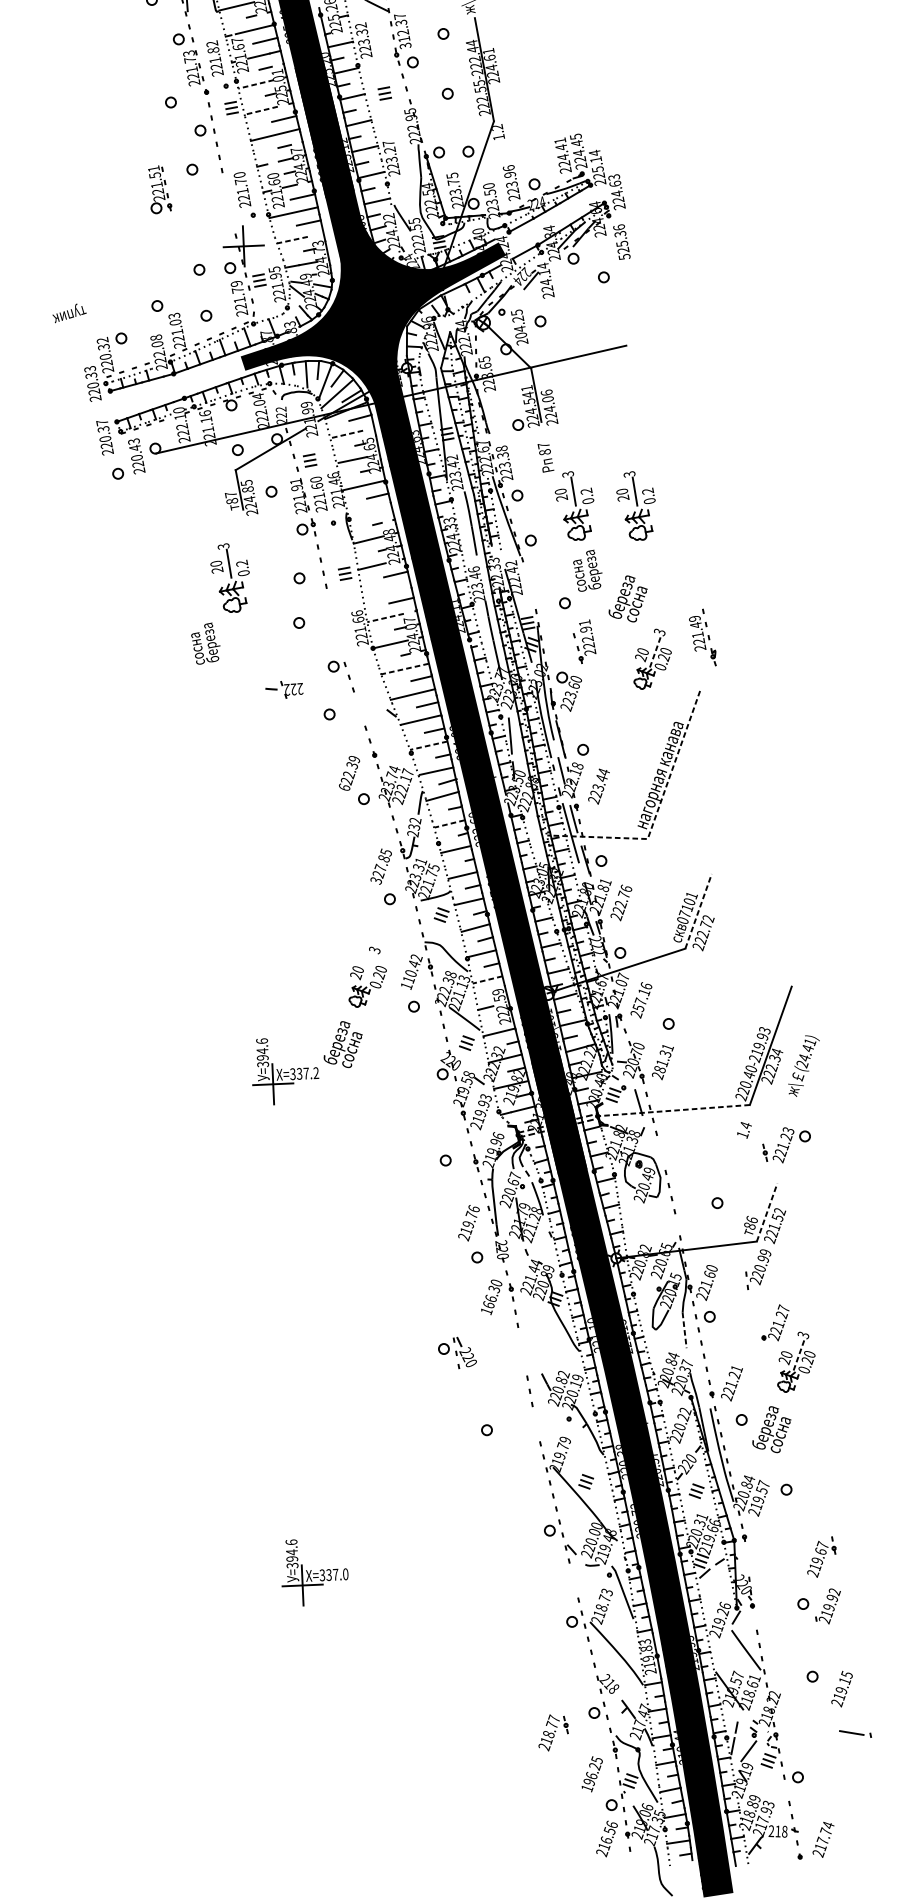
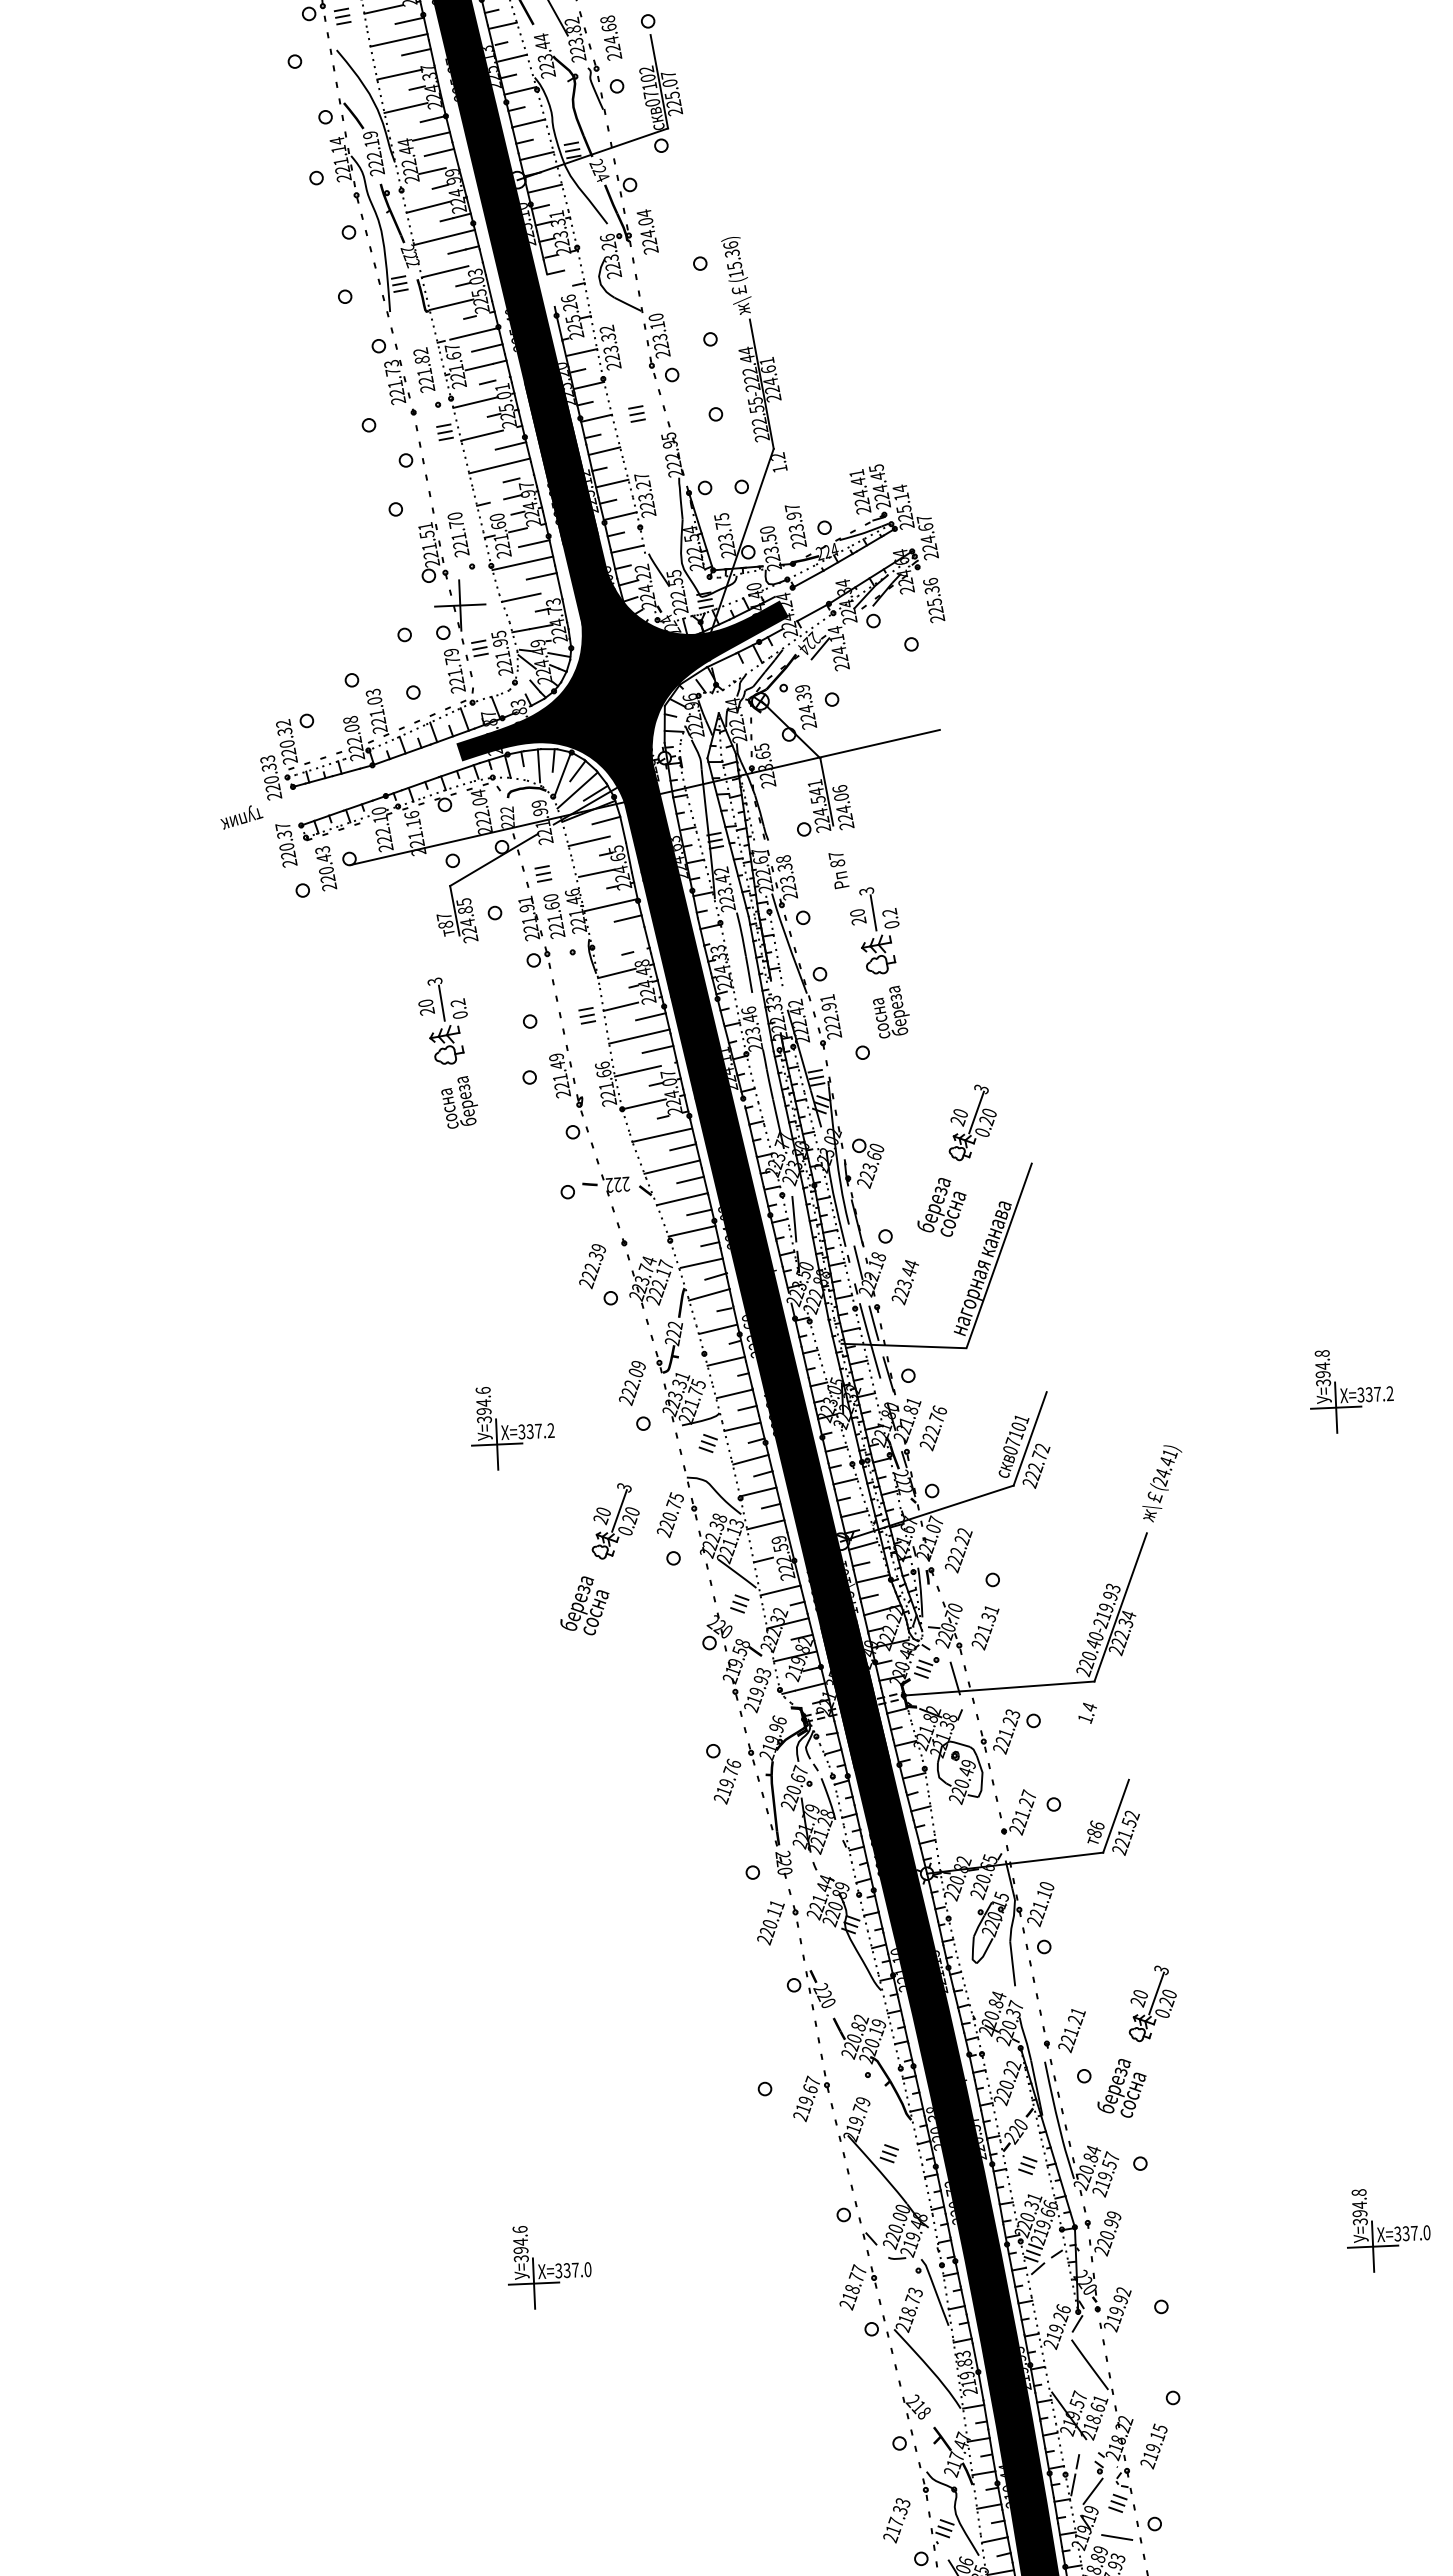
text: (402, 30) -> (659, 335), 312.37 -> 223.10
line: (255, 84) -> (475, 402), dashed -> solid
line: (260, 110) -> (481, 435), dashed -> solid
text: (508, 168) -> (791, 507), 223.96 -> 223.97
text: (613, 177) -> (923, 519), 224.63 -> 224.67
part: (160, 189) -> (433, 552), moved
line: (292, 239) -> (521, 597), dashed -> solid
text: (624, 256) -> (937, 618), 525.36 -> 225.36
text: (69, 313) -> (241, 817), moved
text: (519, 323) -> (805, 702), 204.25 -> 224.39
line: (346, 434) -> (588, 841), dashed -> solid
part: (635, 505) -> (951, 930), removed
line: (386, 590) -> (639, 1036), added
text: (627, 599) -> (941, 1207), moved
line: (385, 618) -> (637, 1071), dashed -> solid
part: (702, 637) -> (566, 1080), moved
part: (584, 641) -> (827, 1021), moved
text: (205, 643) -> (459, 1102), moved
line: (655, 650) -> (976, 1112), dashed -> solid
line: (405, 669) -> (662, 1135), dashed -> solid
part: (284, 690) -> (606, 1185), moved
line: (429, 745) -> (692, 1231), dashed -> solid
text: (344, 787) -> (586, 1283), 622.39 -> 222.39
line: (656, 813) -> (977, 1316), dashed -> solid
line: (449, 824) -> (717, 1329), dashed -> solid
text: (414, 827) -> (674, 1333), 232 -> 222
text: (381, 866) -> (632, 1382), 327.85 -> 222.09
text: (491, 897) -> (770, 1421), 147.84 -> 223.34
line: (698, 911) -> (1030, 1438), dashed -> solid
line: (370, 968) -> (619, 1510), added
text: (411, 972) -> (670, 1515), 110.42 -> 220.75
line: (487, 979) -> (765, 1524), dashed -> solid
text: (642, 997) -> (959, 1546), 257.16 -> 222.22
text: (804, 1065) -> (1162, 1483), moved
text: (659, 1069) -> (981, 1637), 281.31 -> 221.31
part: (285, 1071) -> (512, 1428), moved
line: (674, 1110) -> (999, 1688), dashed -> solid
part: (786, 1144) -> (1010, 1731), moved
line: (767, 1212) -> (1116, 1816), dashed -> solid
text: (469, 1223) -> (727, 1781), moved
part: (758, 1269) -> (1105, 2236), moved
text: (710, 1274) -> (1044, 1893), 221.60 -> 221.10
text: (491, 1297) -> (770, 1922), 166.30 -> 220.11
part: (775, 1322) -> (1018, 1812), moved
line: (684, 1330) -> (1012, 1963), dashed -> solid
part: (457, 1353) -> (810, 1990), moved
line: (799, 1353) -> (1156, 1992), dashed -> solid
part: (821, 1557) -> (811, 2096), moved
part: (828, 1606) -> (1115, 2309), moved
text: (841, 1689) -> (1153, 2446), moved
part: (553, 1733) -> (858, 2287), moved
part: (855, 1733) -> (1121, 2538), moved
text: (591, 1774) -> (896, 2520), 196.25 -> 217.33

